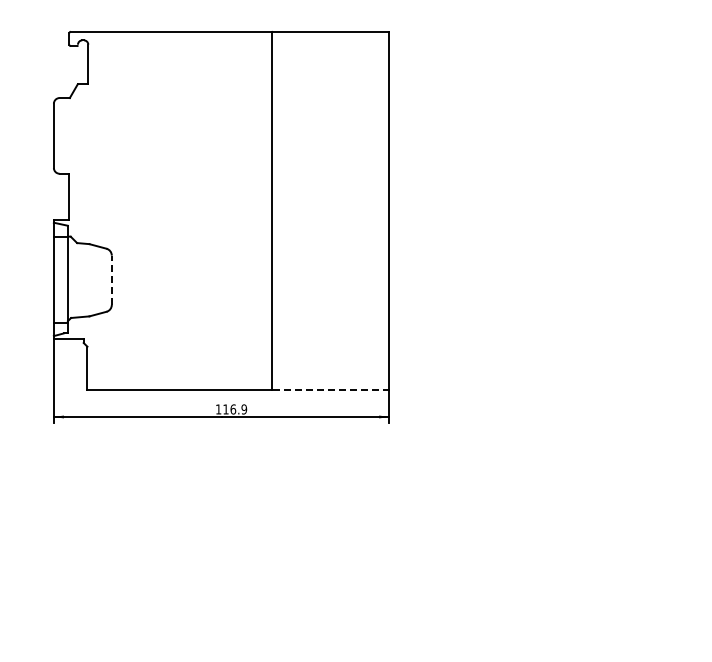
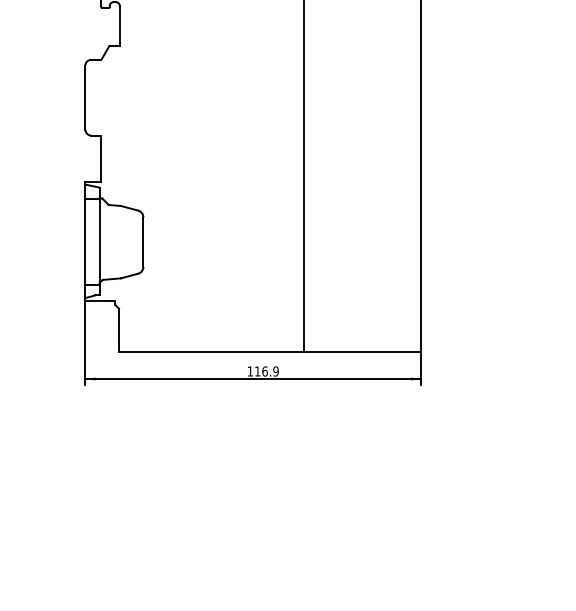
line: (111, 280) -> (143, 242), dashed -> solid
line: (331, 390) -> (363, 352), dashed -> solid

